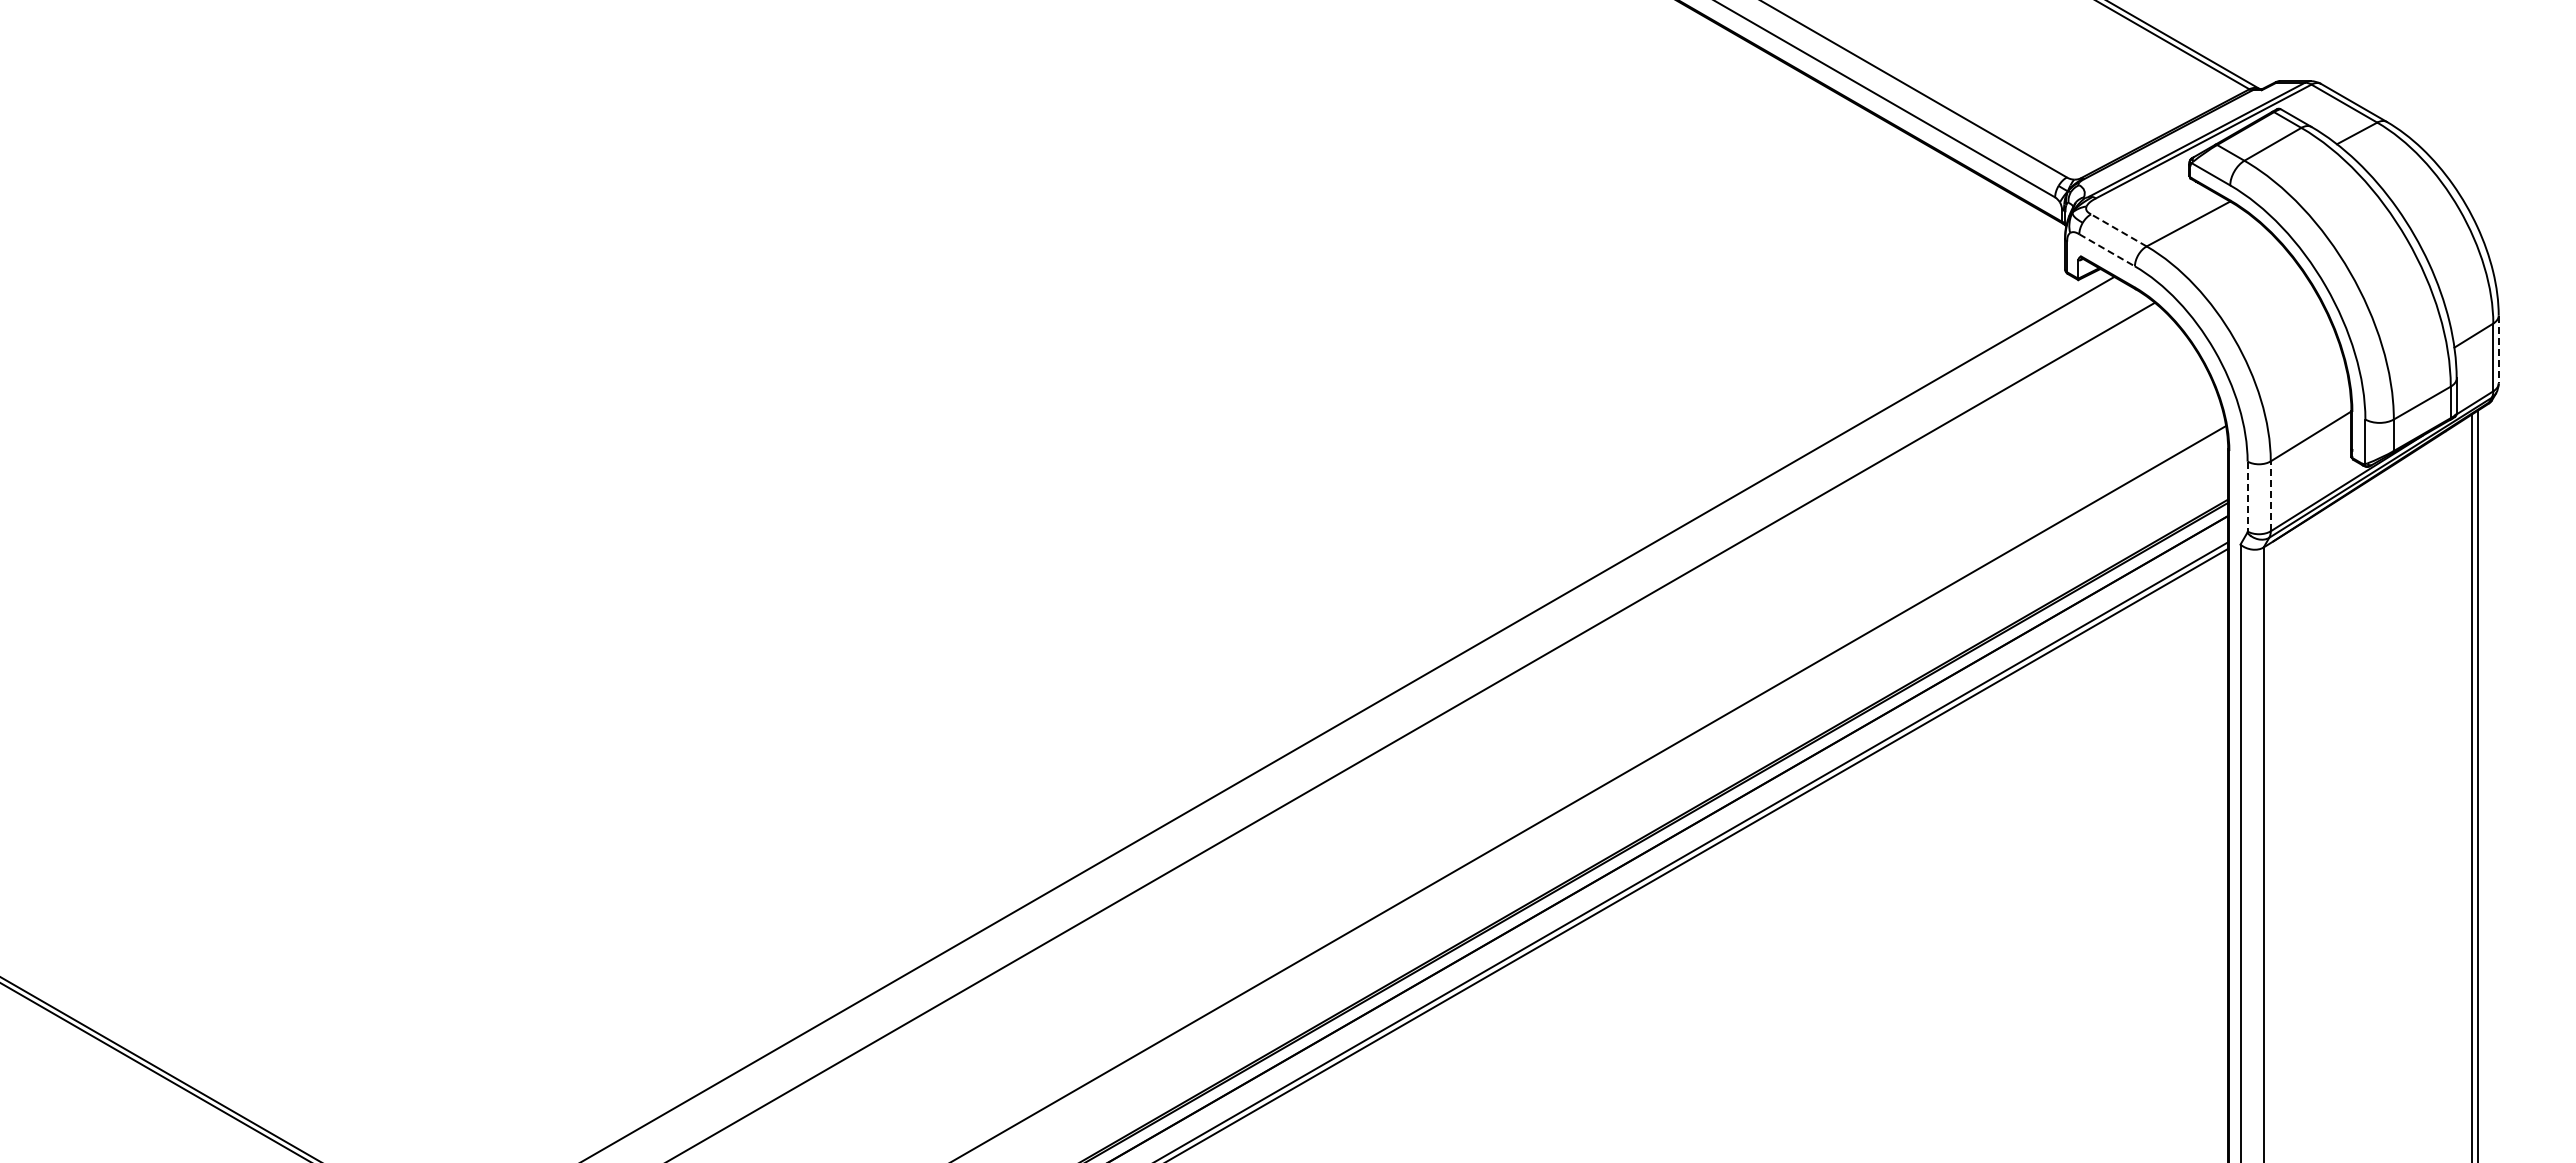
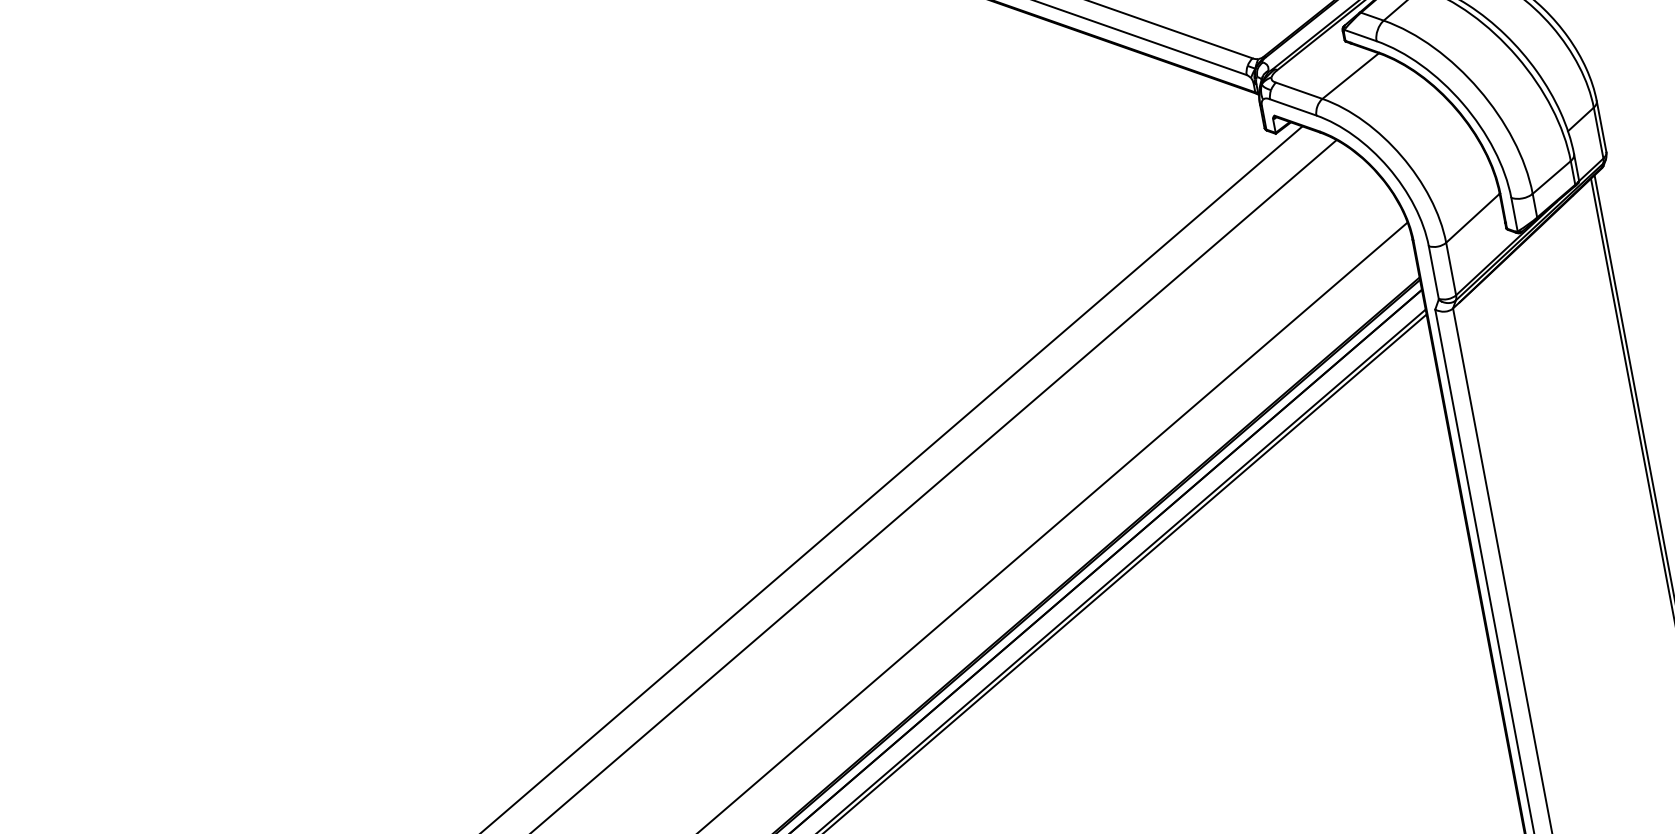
line: (2118, 230) -> (1299, 90), dashed -> solid
line: (2107, 250) -> (1293, 107), dashed -> solid
line: (2498, 349) -> (1601, 126), dashed -> solid
line: (2247, 496) -> (1433, 272), dashed -> solid
line: (2270, 496) -> (1450, 269), dashed -> solid

